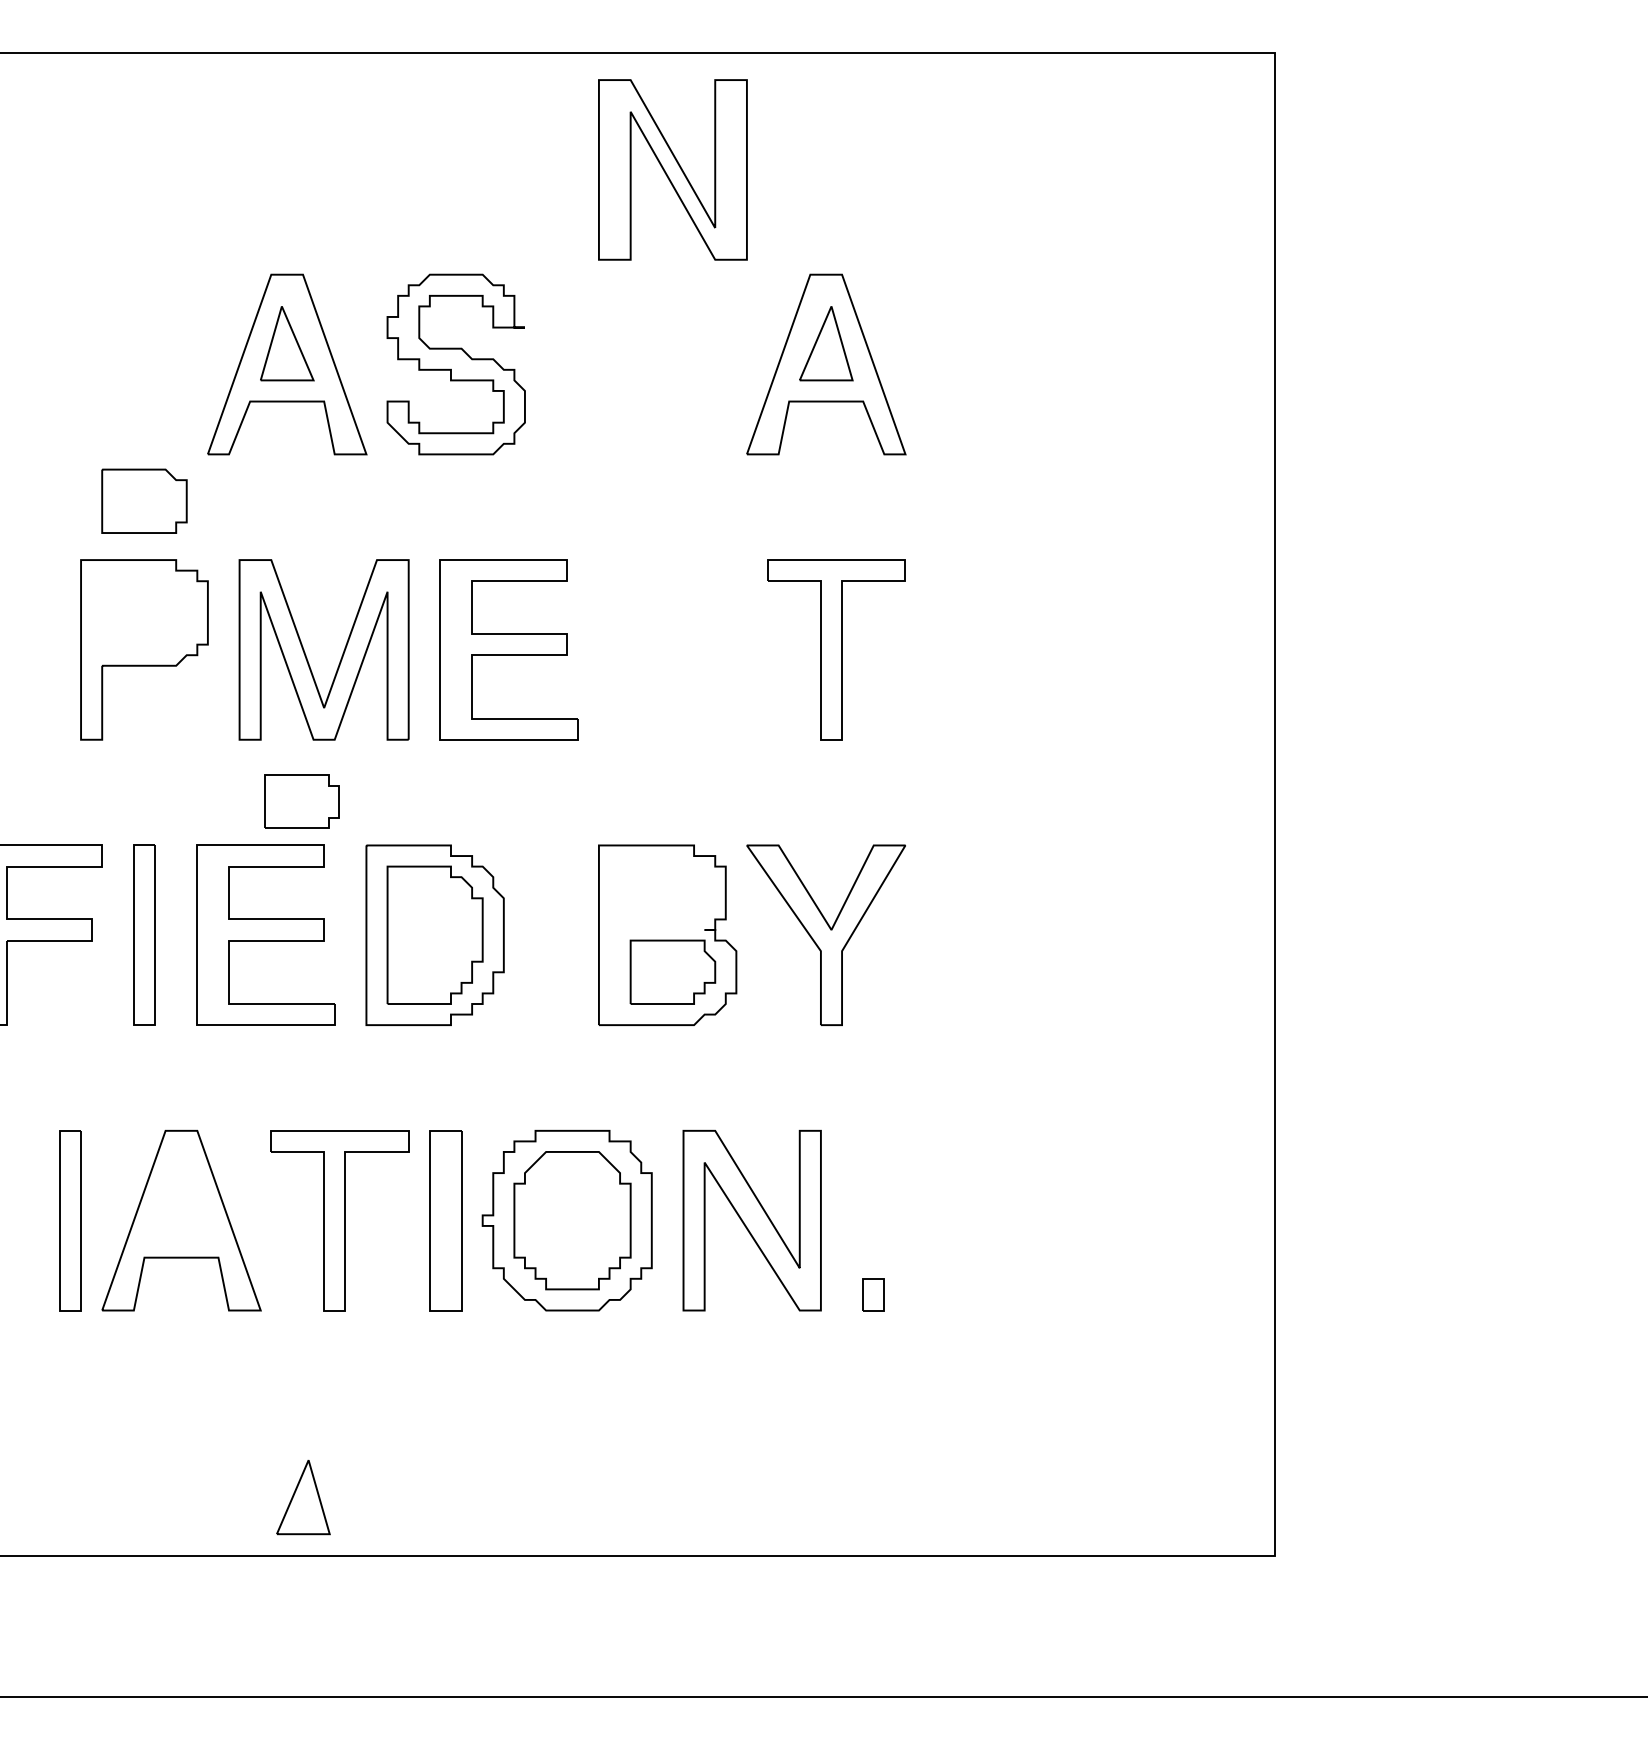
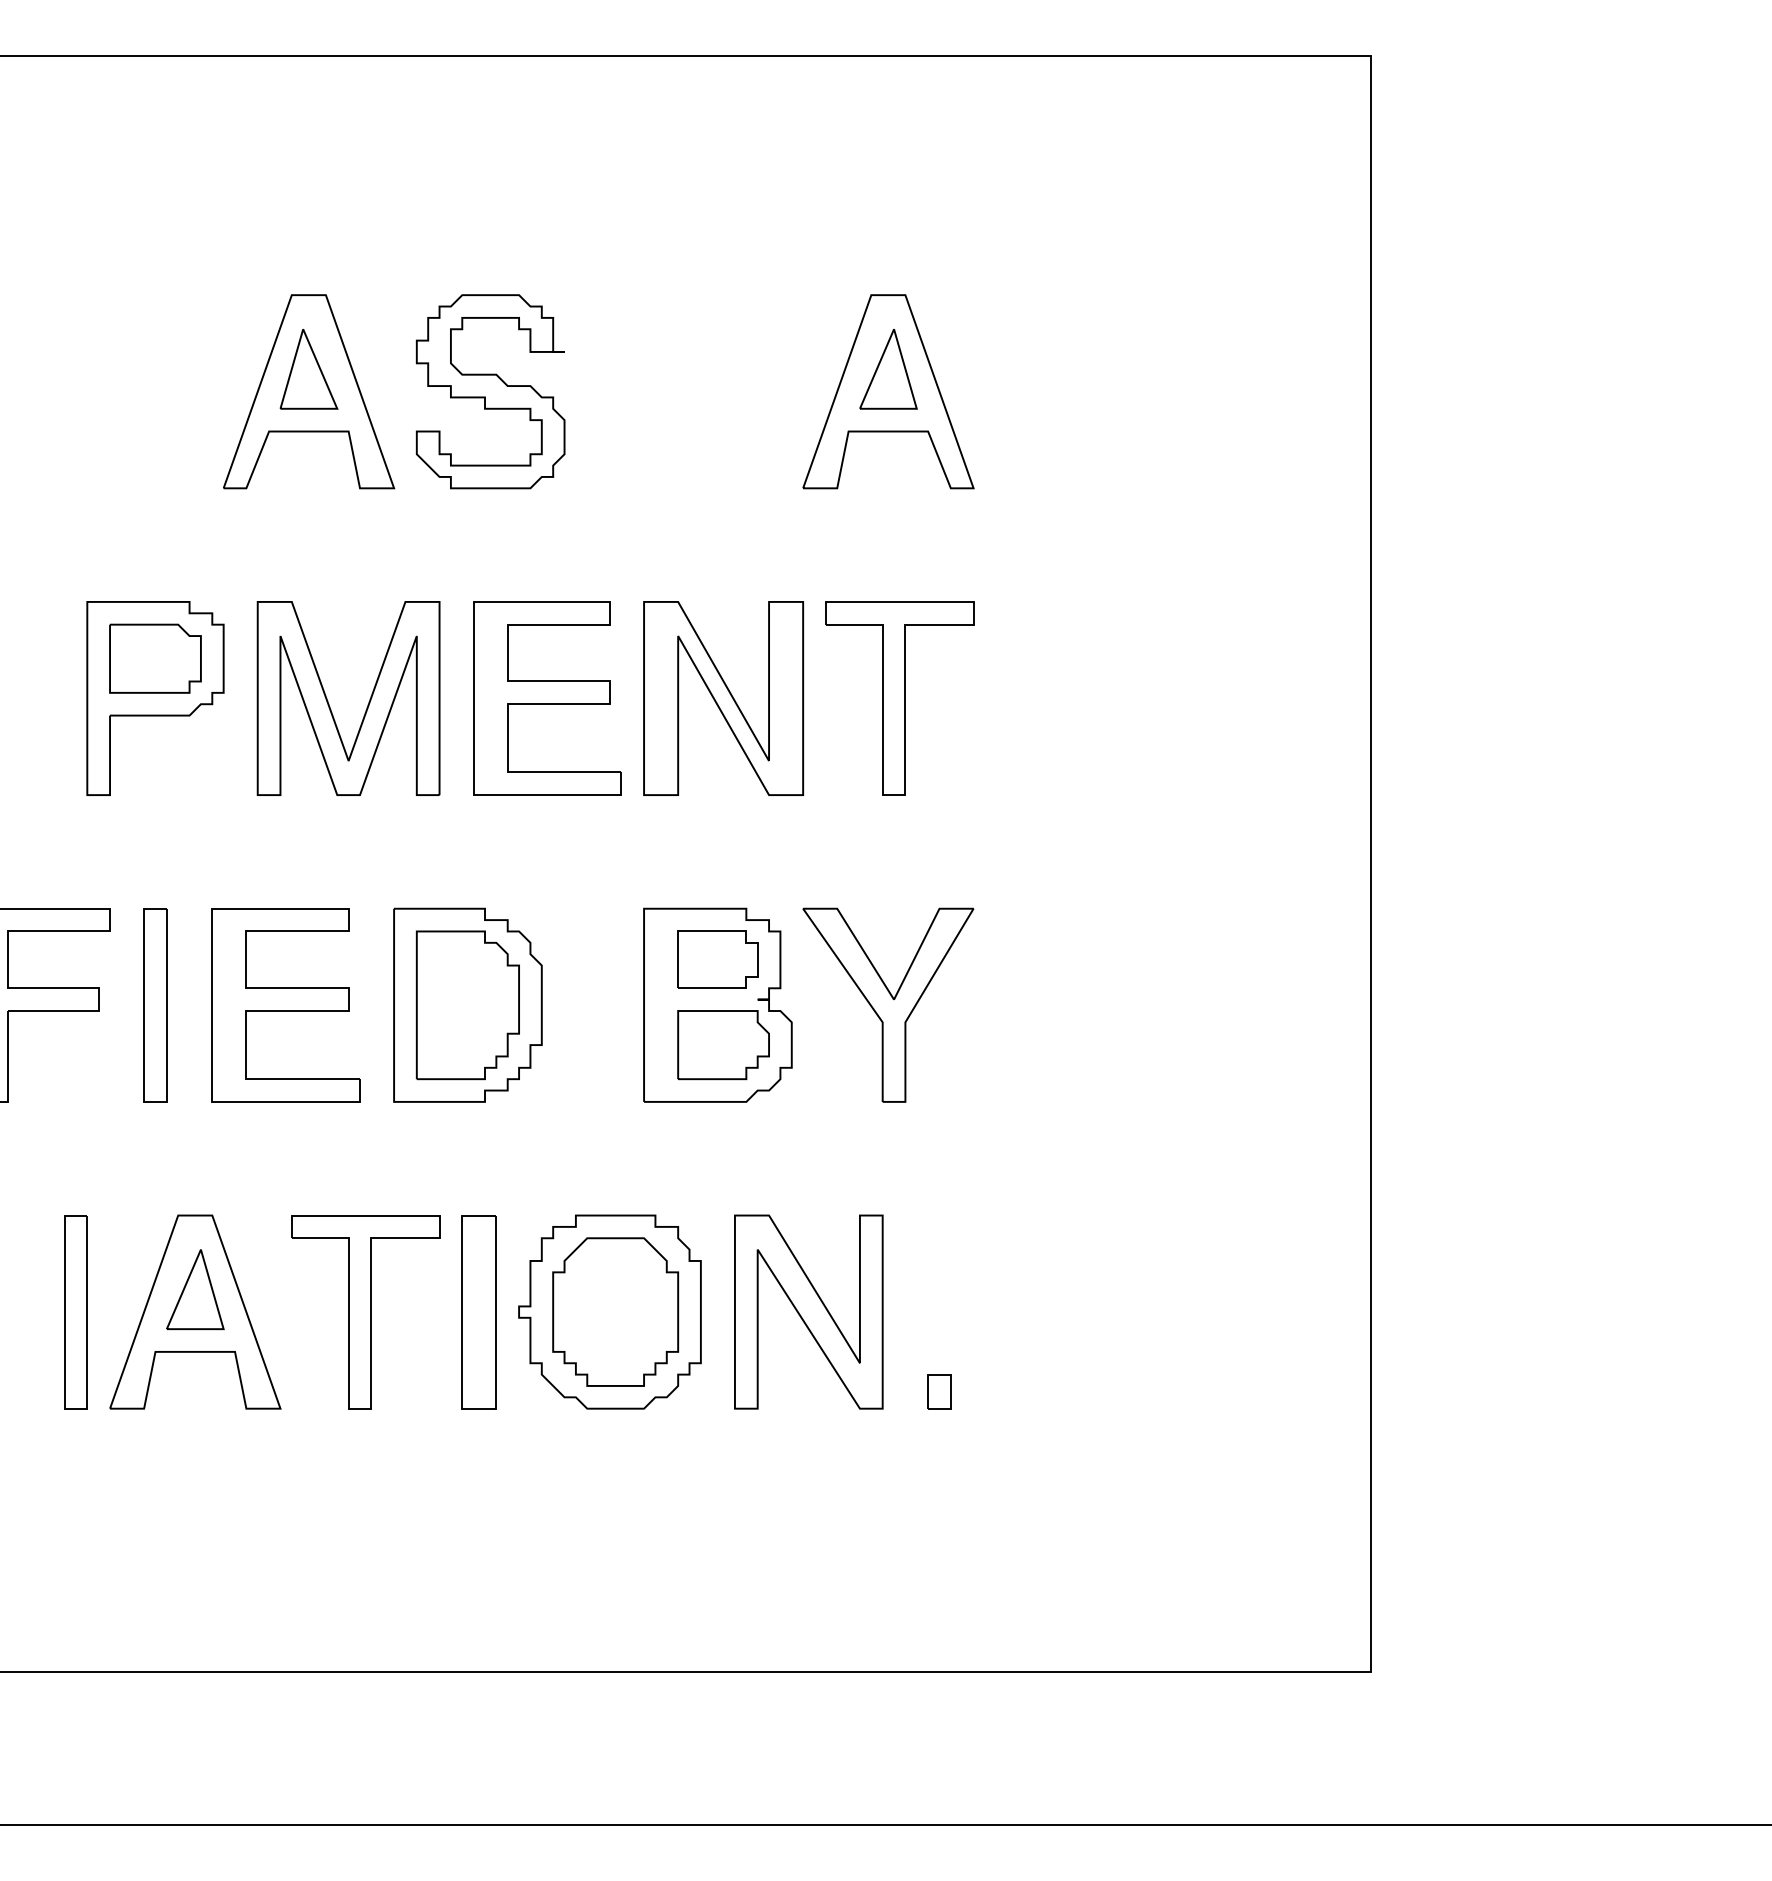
part: (672, 169) -> (723, 698), moved
part: (144, 501) -> (155, 658), moved
part: (301, 801) -> (717, 959), moved
part: (303, 1497) -> (195, 1289), moved

